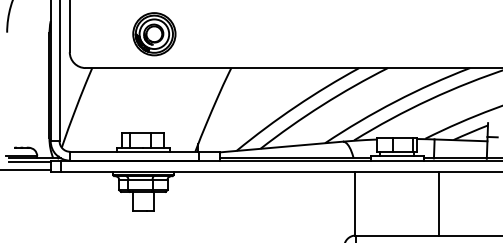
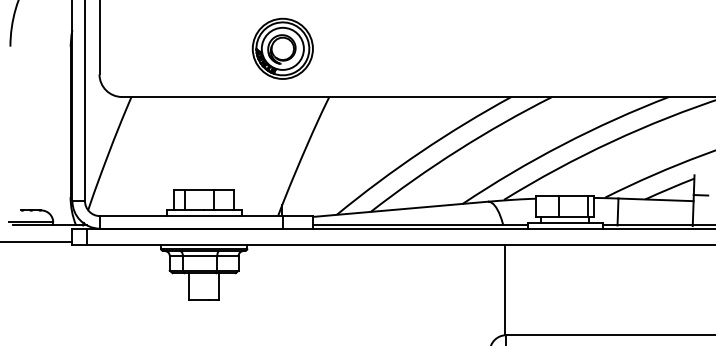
part: (154, 33) -> (282, 48), moved
line: (29, 162) -> (42, 231), removed
line: (439, 203) -> (625, 289), removed

